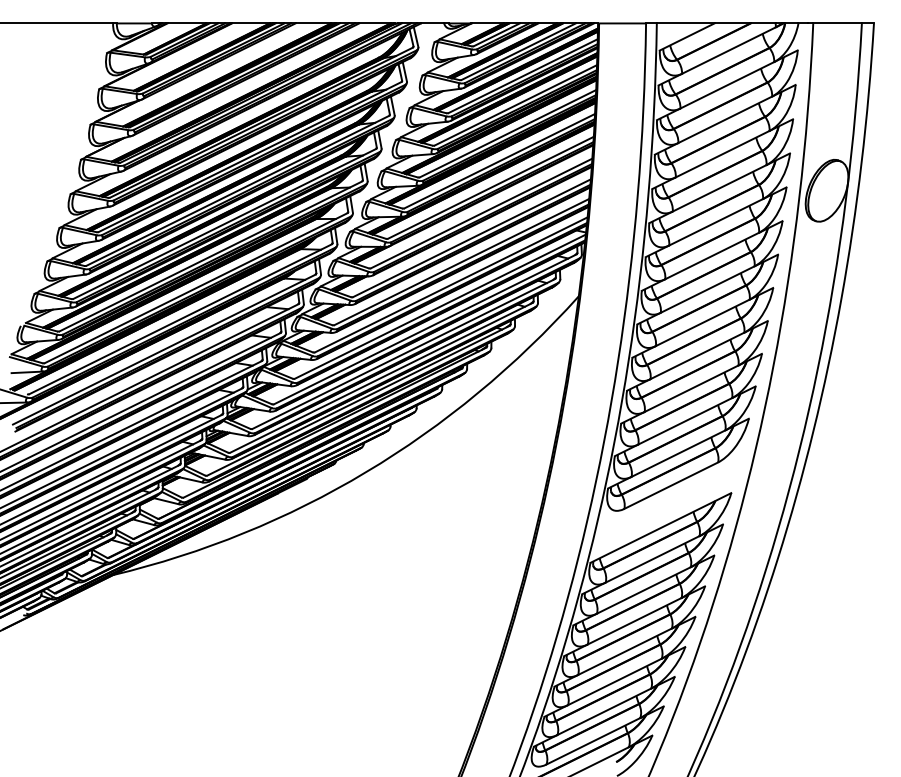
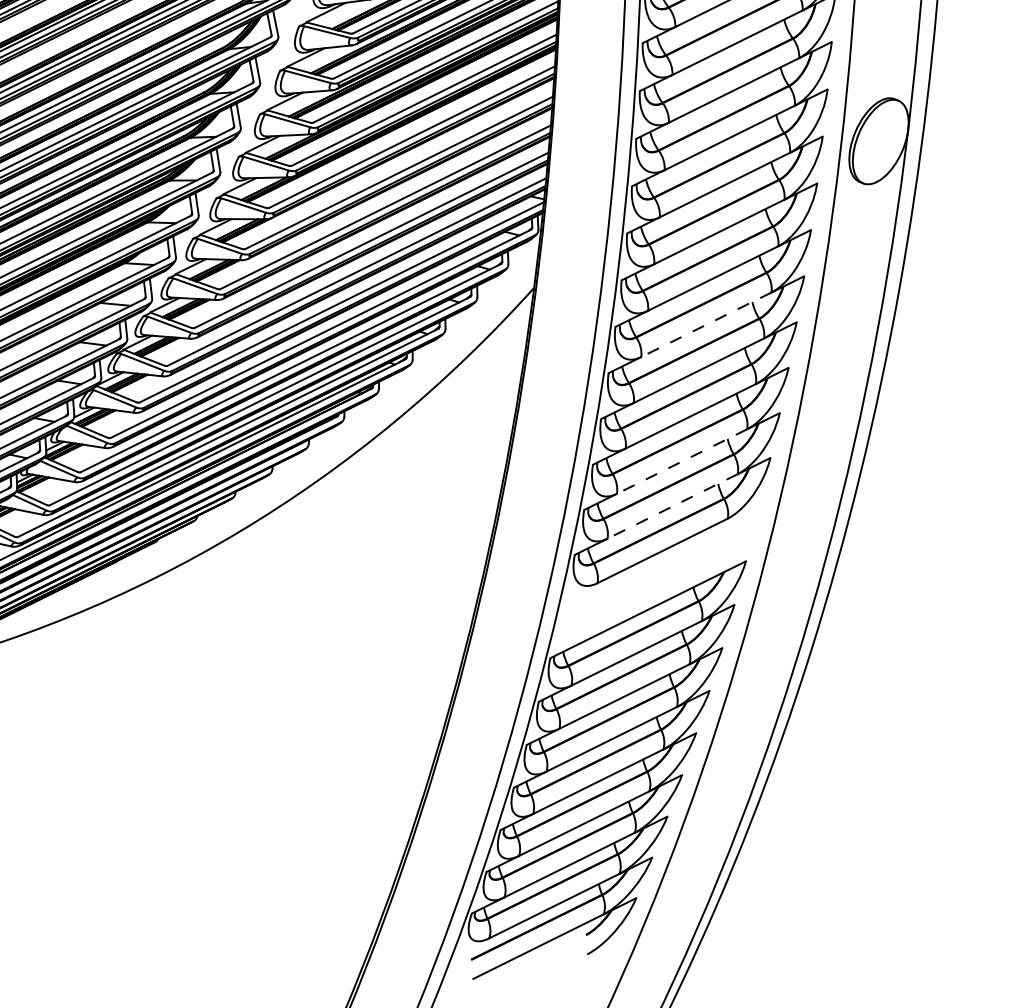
line: (702, 323) -> (705, 325), solid -> dashed
line: (684, 421) -> (680, 461), solid -> dashed
line: (678, 453) -> (672, 506), solid -> dashed

